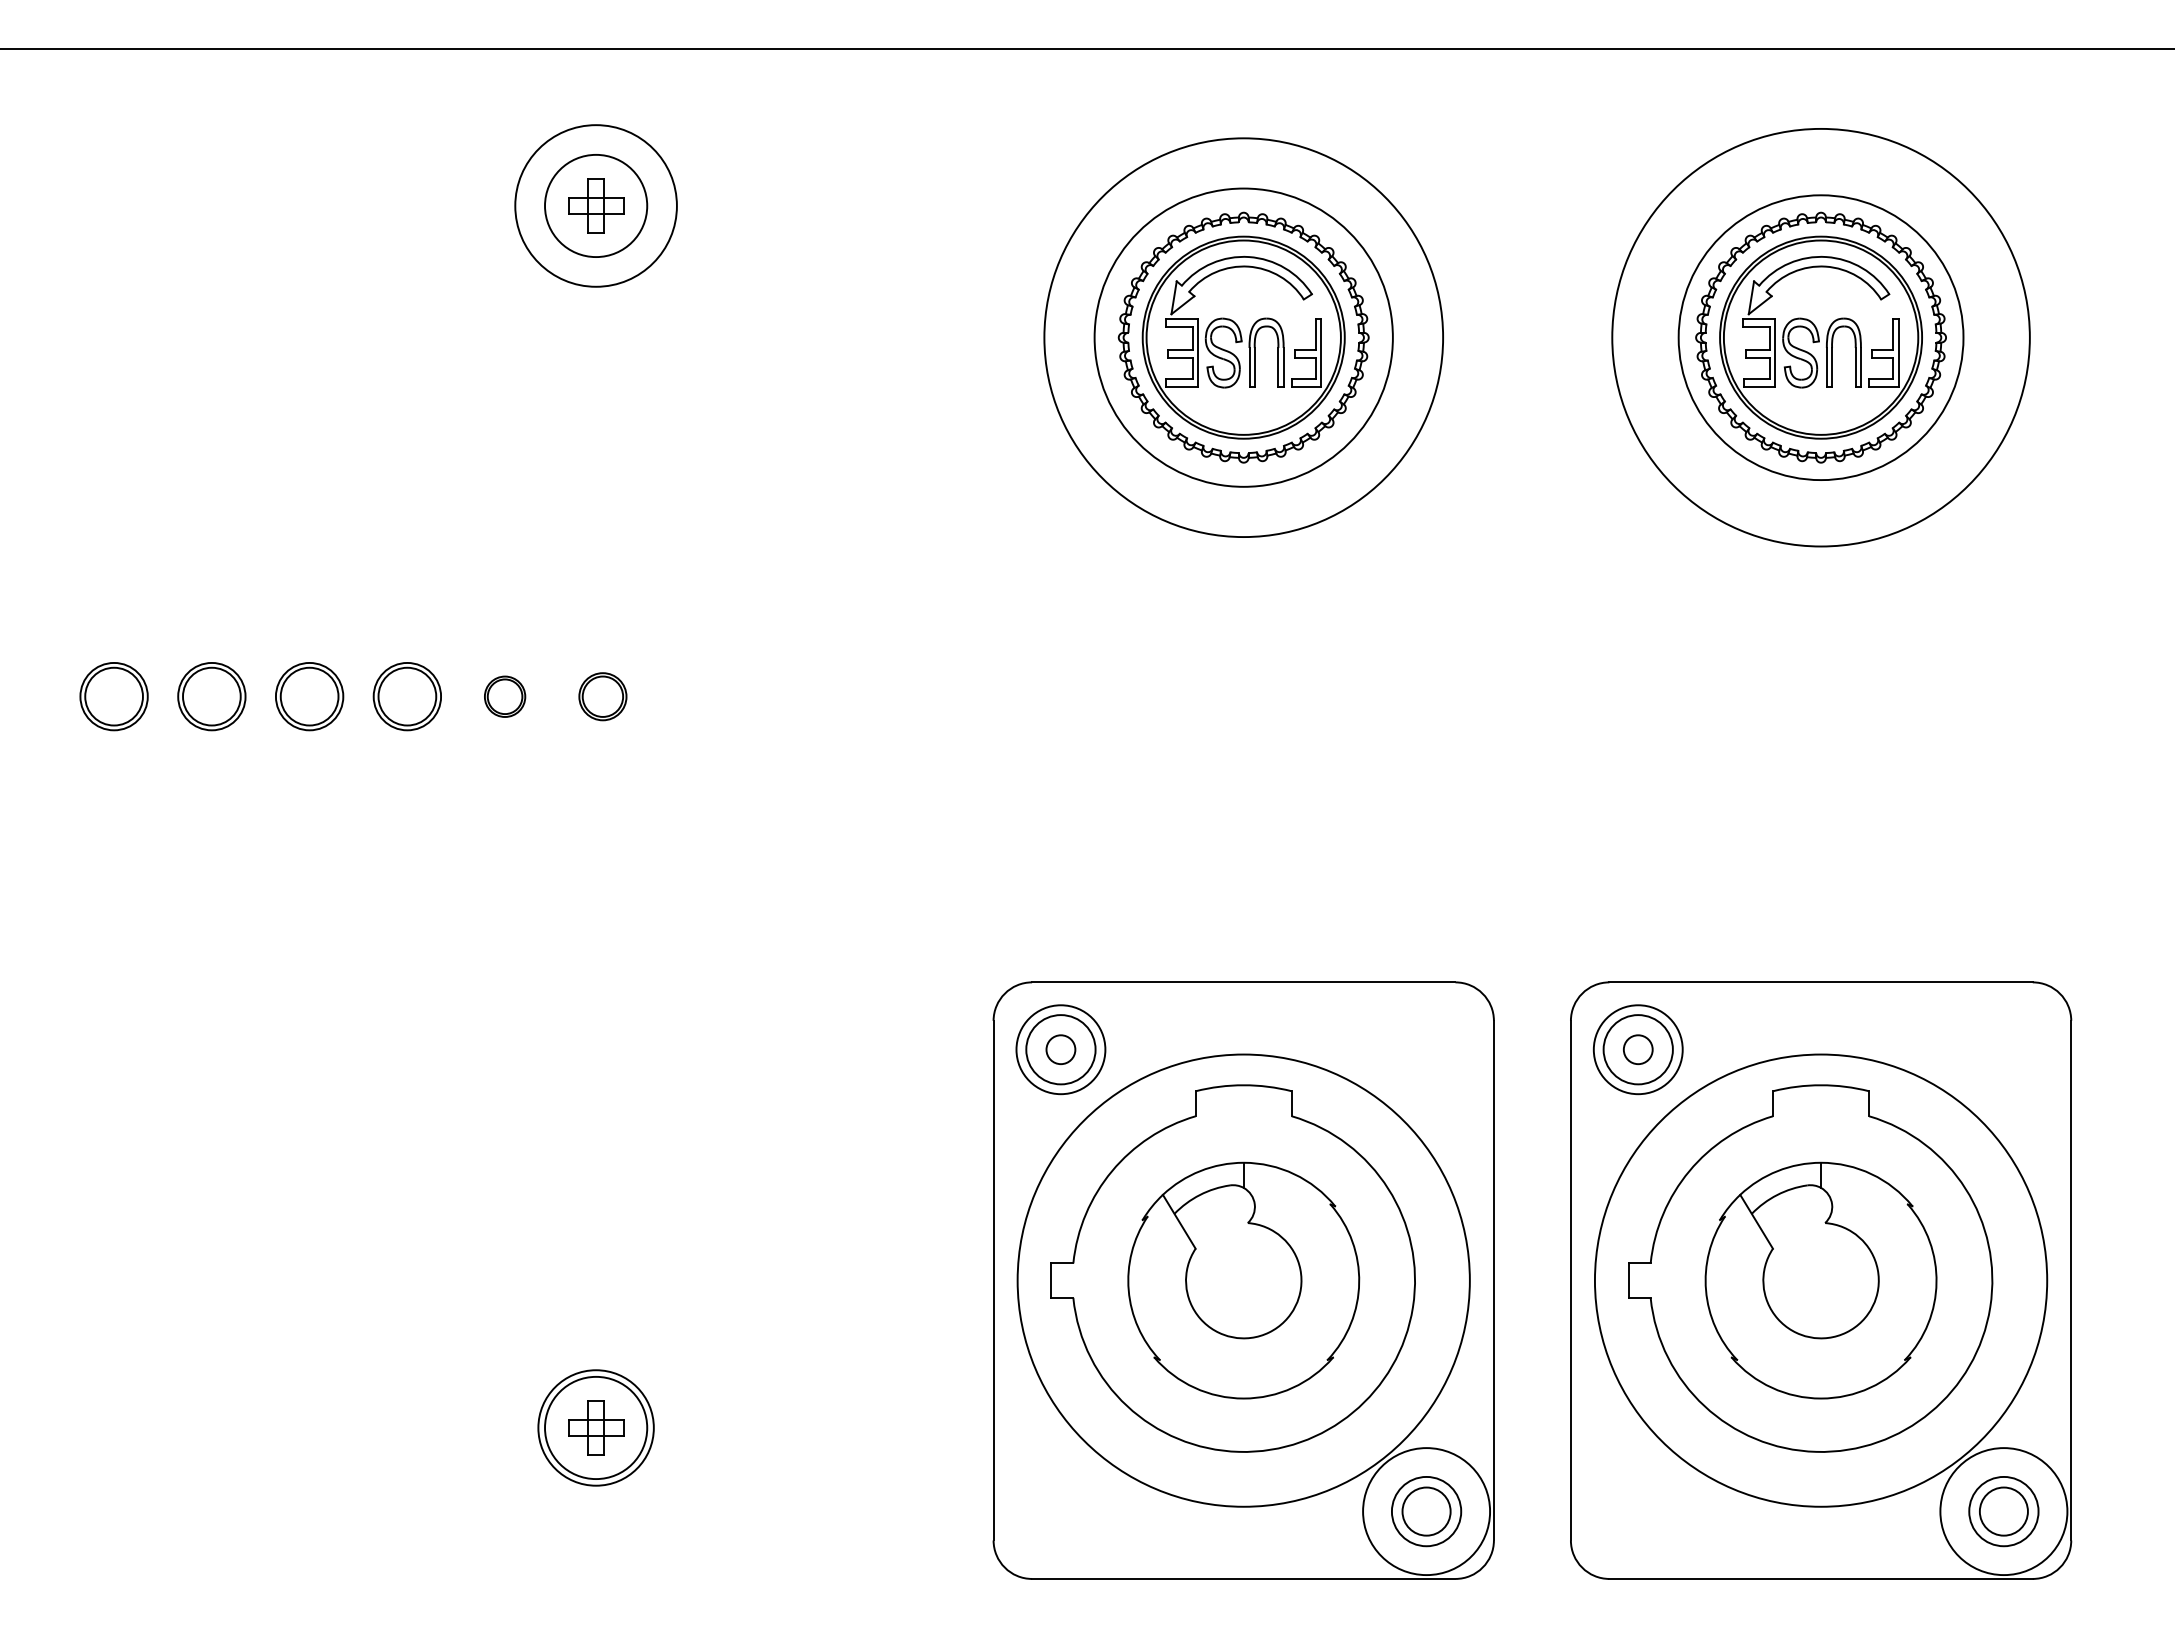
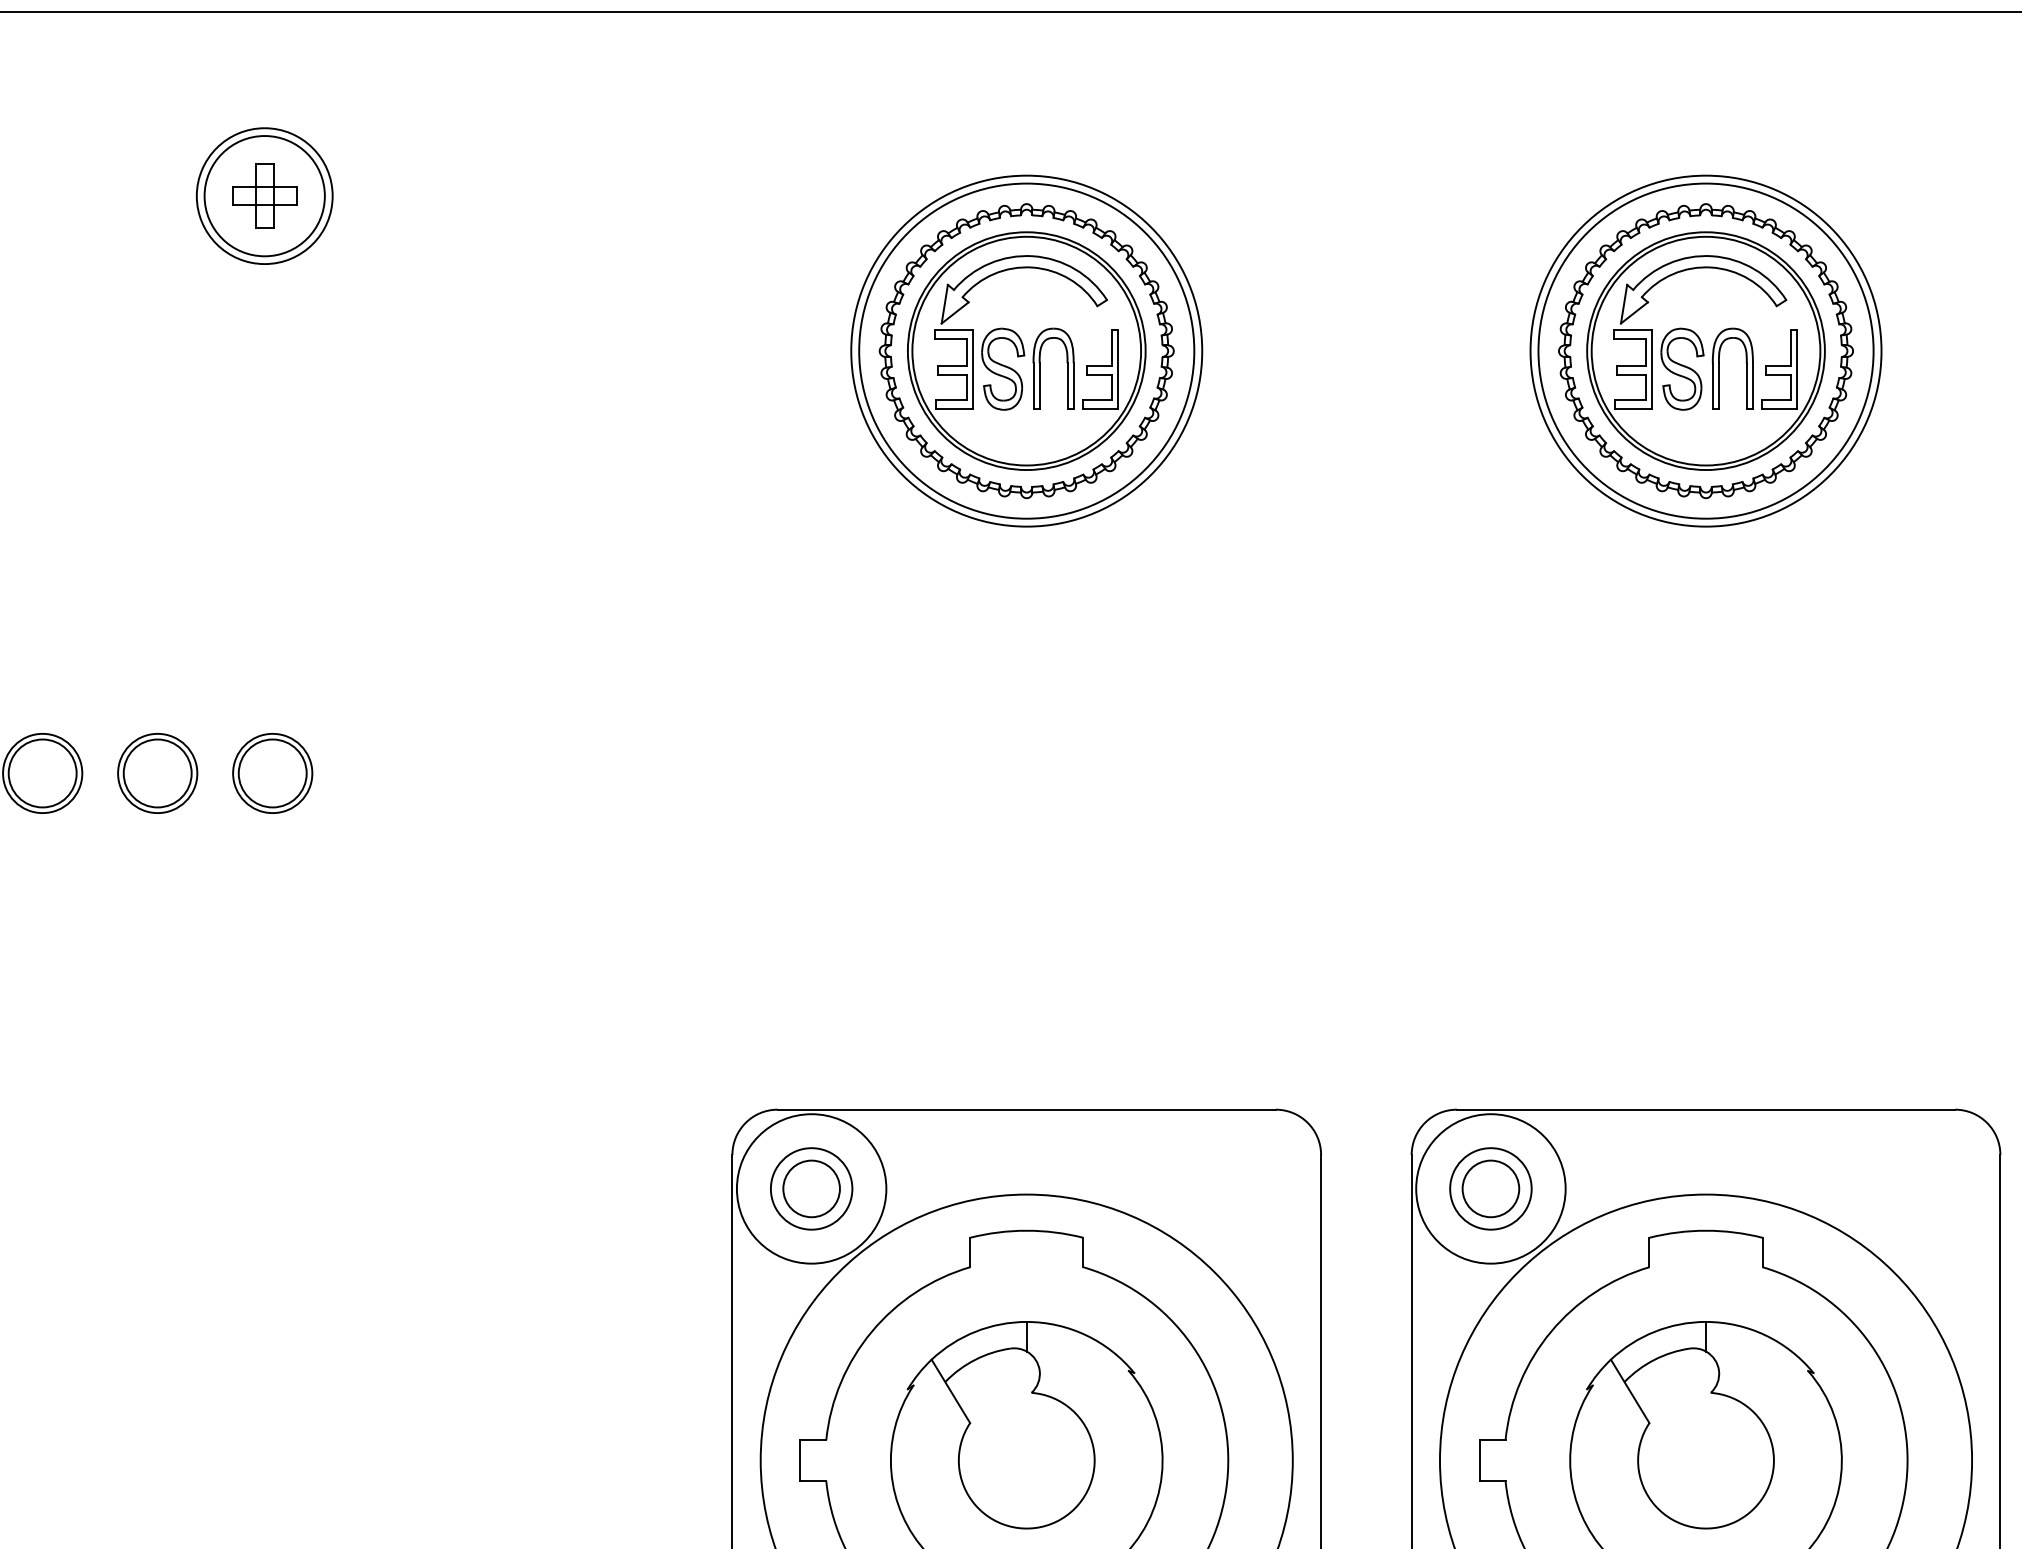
circle: (595, 205) -> (264, 195), size x0.71
circle: (1243, 337) -> (1026, 350), size x0.71
circle: (1820, 337) -> (1705, 350), size x0.71
part: (504, 696) -> (156, 773), size x1.67
part: (602, 696) -> (272, 773), size x1.43
circle: (1060, 1049) -> (811, 1188), size x1.43
circle: (1060, 1049) -> (811, 1188), size x1.67
circle: (1637, 1049) -> (1490, 1188), size x1.43
circle: (1638, 1049) -> (1491, 1188), size x1.67

